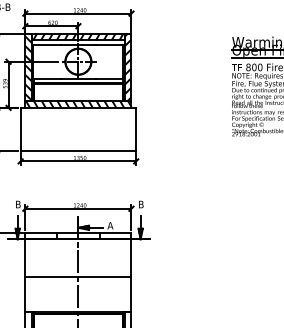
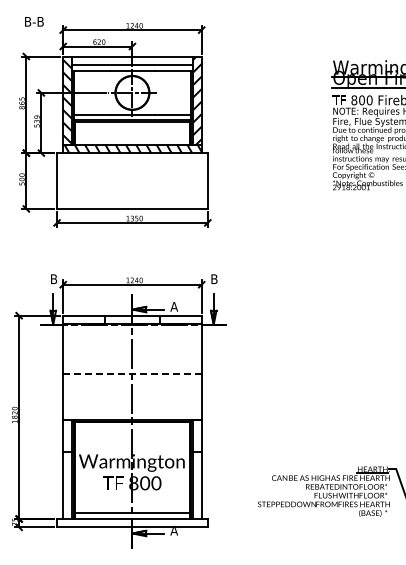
hatch: (78, 36) -> (132, 60), removed
line: (78, 276) -> (132, 373), solid -> dashed

